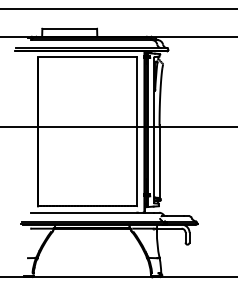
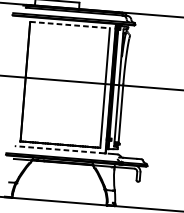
line: (87, 57) -> (69, 25), solid -> dashed
line: (92, 212) -> (63, 149), solid -> dashed

